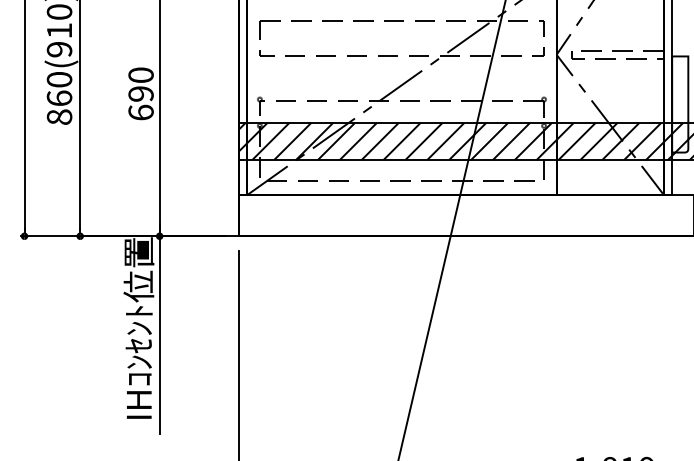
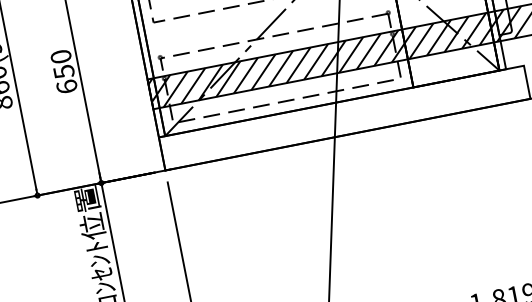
text: (140, 94) -> (63, 72), 690 -> 650

